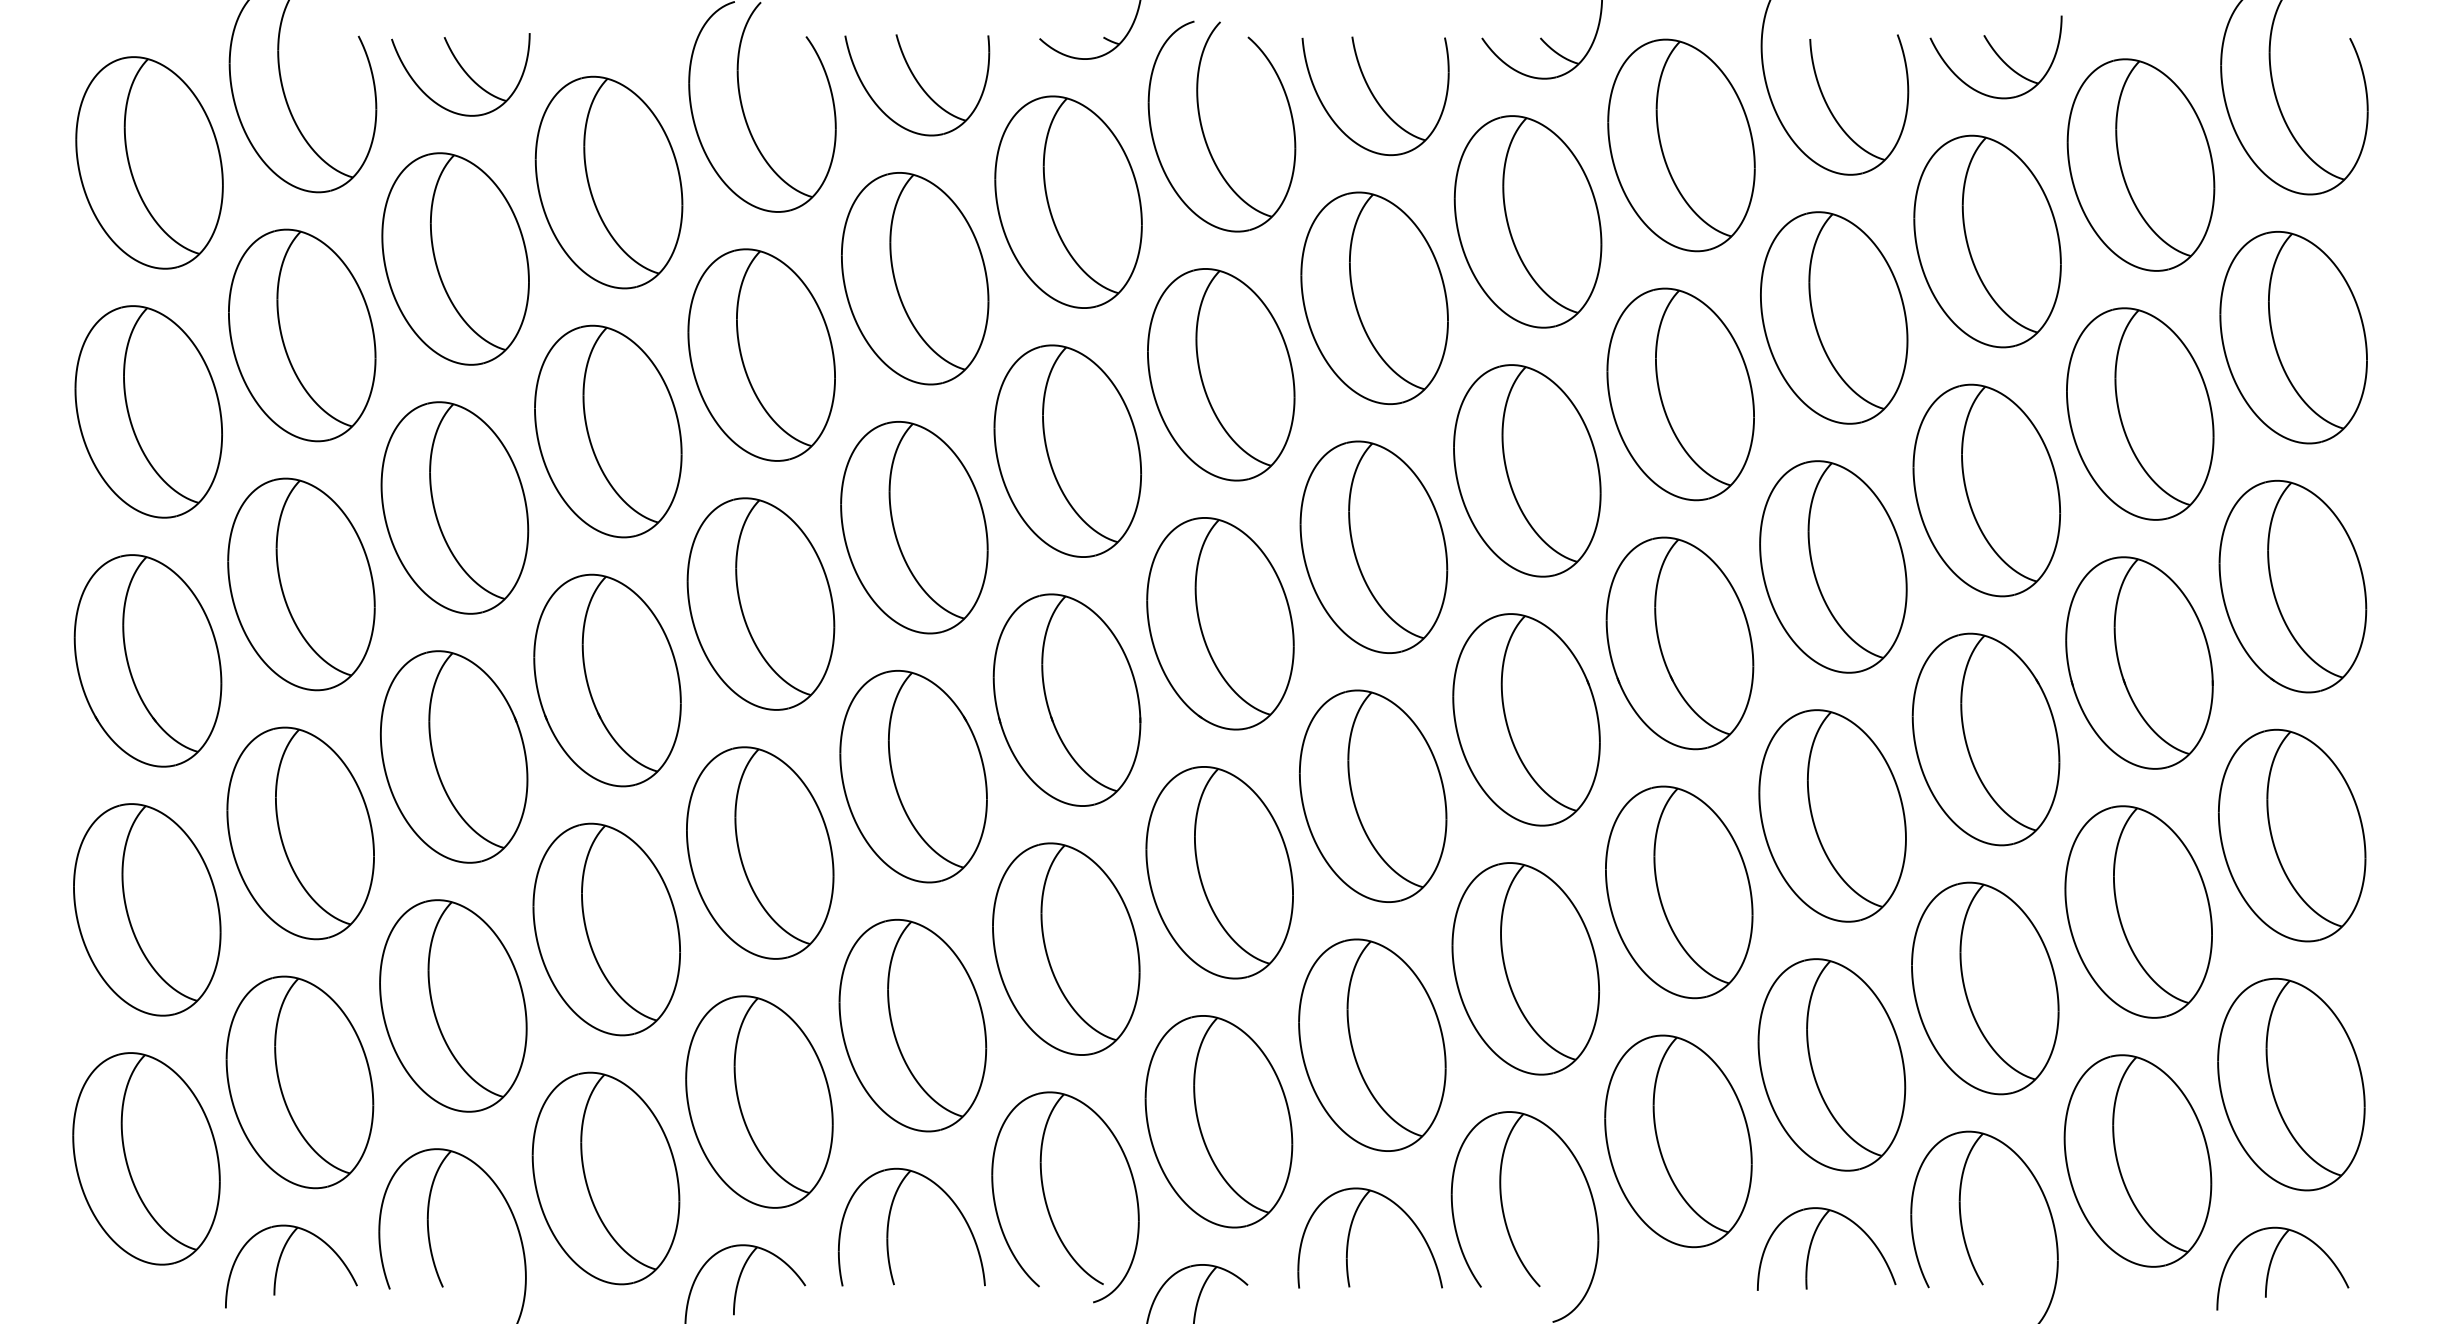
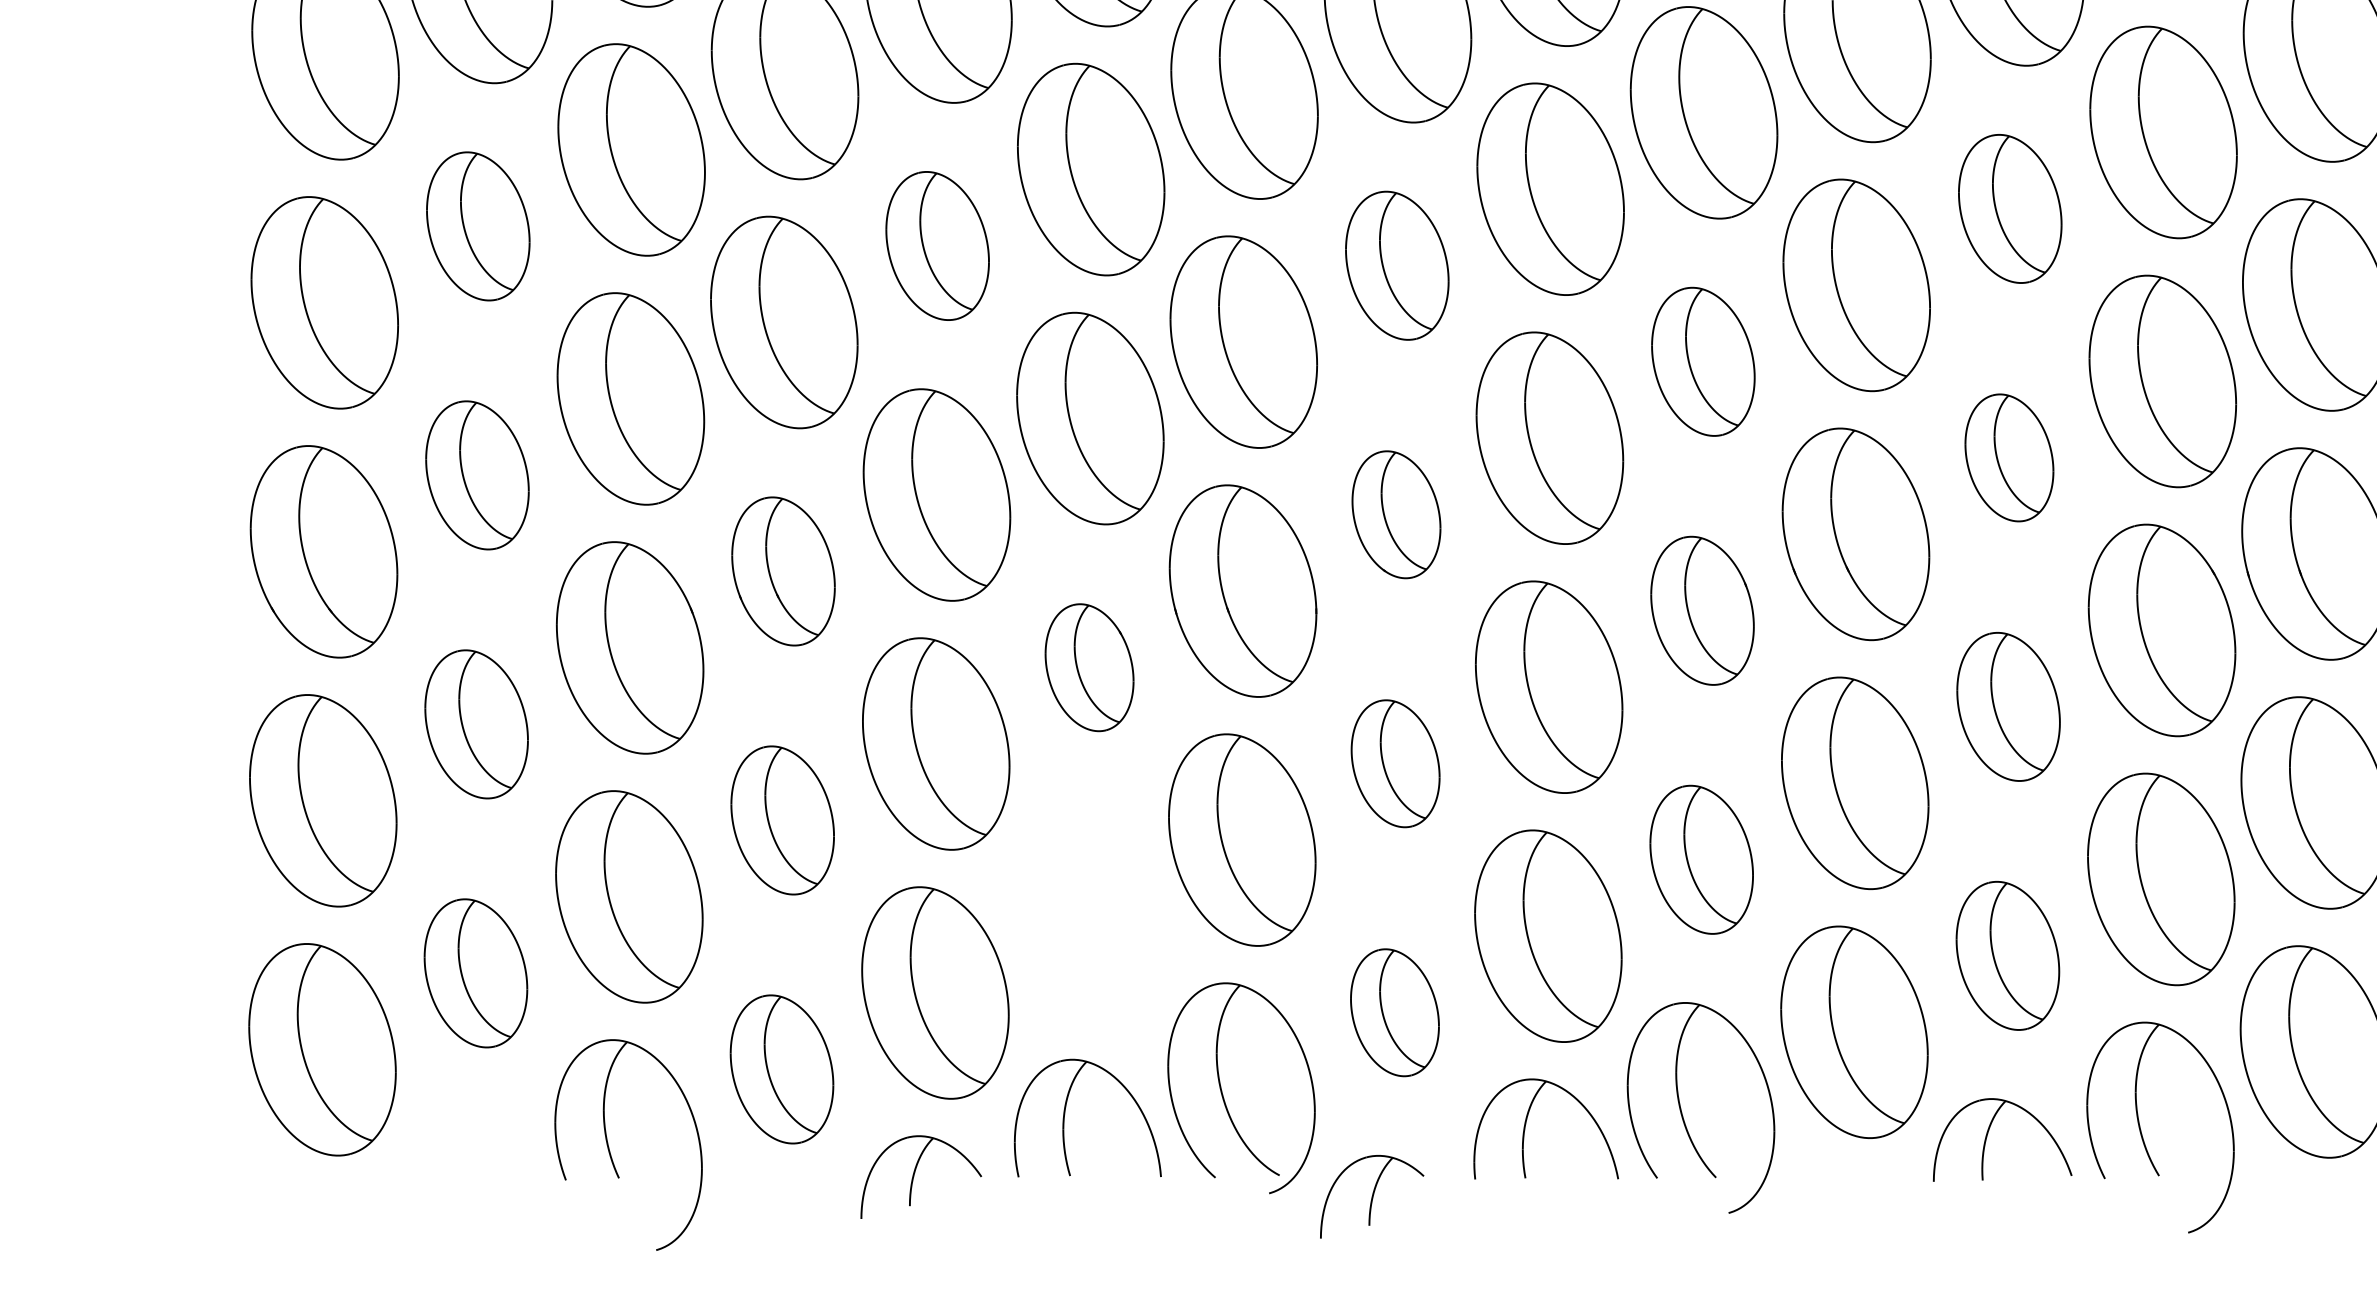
part: (1834, 317) -> (2010, 208), size x0.7
part: (302, 335) -> (478, 226), size x0.7
part: (761, 354) -> (937, 245), size x0.7
part: (1221, 374) -> (1397, 265), size x0.7
part: (1527, 470) -> (1703, 361), size x0.7
part: (1833, 566) -> (2009, 457), size x0.6
part: (301, 584) -> (477, 475), size x0.7
part: (1220, 623) -> (1396, 514), size x0.6
part: (607, 680) -> (783, 571), size x0.7
part: (1526, 719) -> (1702, 610), size x0.7
part: (913, 776) -> (1089, 667), size x0.6
part: (1832, 815) -> (2008, 706), size x0.7
part: (300, 833) -> (476, 724), size x0.7
part: (1219, 872) -> (1395, 763), size x0.6
part: (606, 929) -> (782, 820), size x0.7
part: (1525, 968) -> (1701, 859), size x0.7
part: (912, 1025) -> (1088, 916), removed
part: (1831, 1064) -> (2007, 955), size x0.7
part: (299, 1082) -> (475, 973), size x0.7
part: (1218, 1121) -> (1394, 1012), size x0.6
part: (605, 1178) -> (781, 1069), size x0.7
part: (279, 1264) -> (455, 1155), removed

